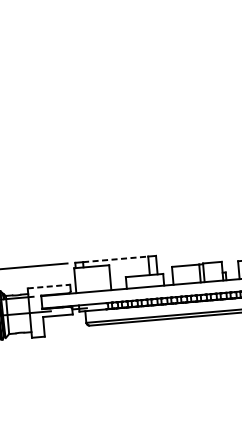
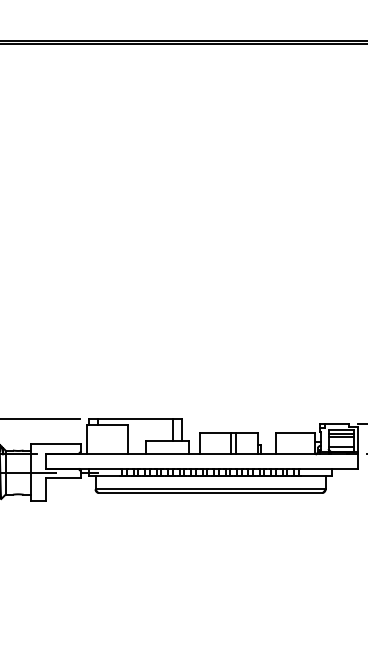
line: (115, 259) -> (135, 419), dashed -> solid
line: (49, 286) -> (56, 443), dashed -> solid

